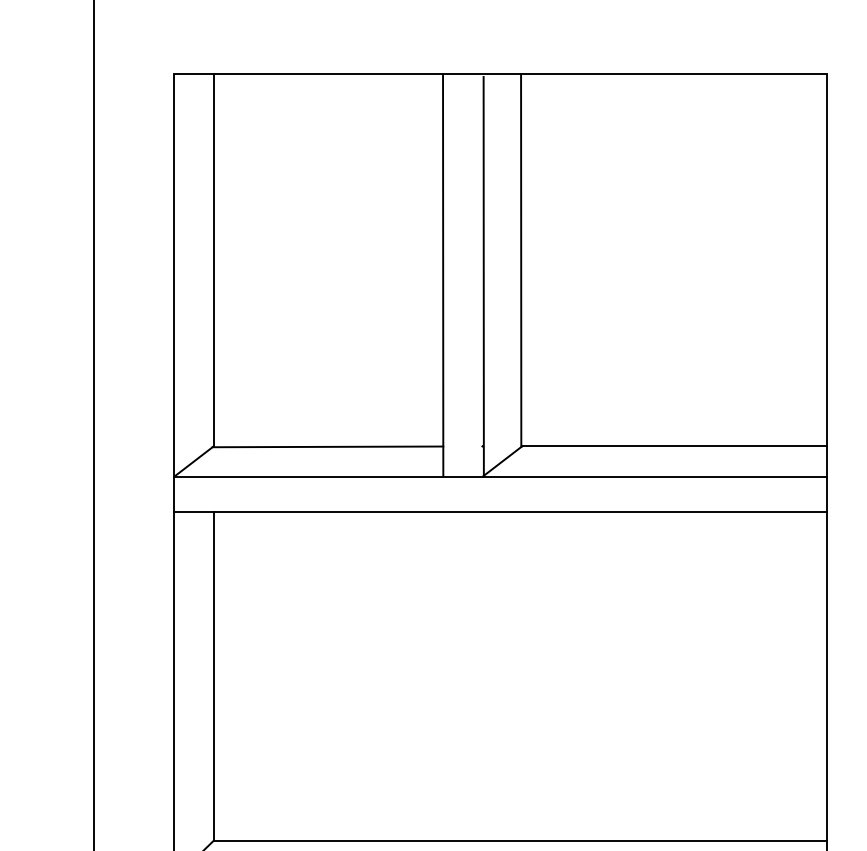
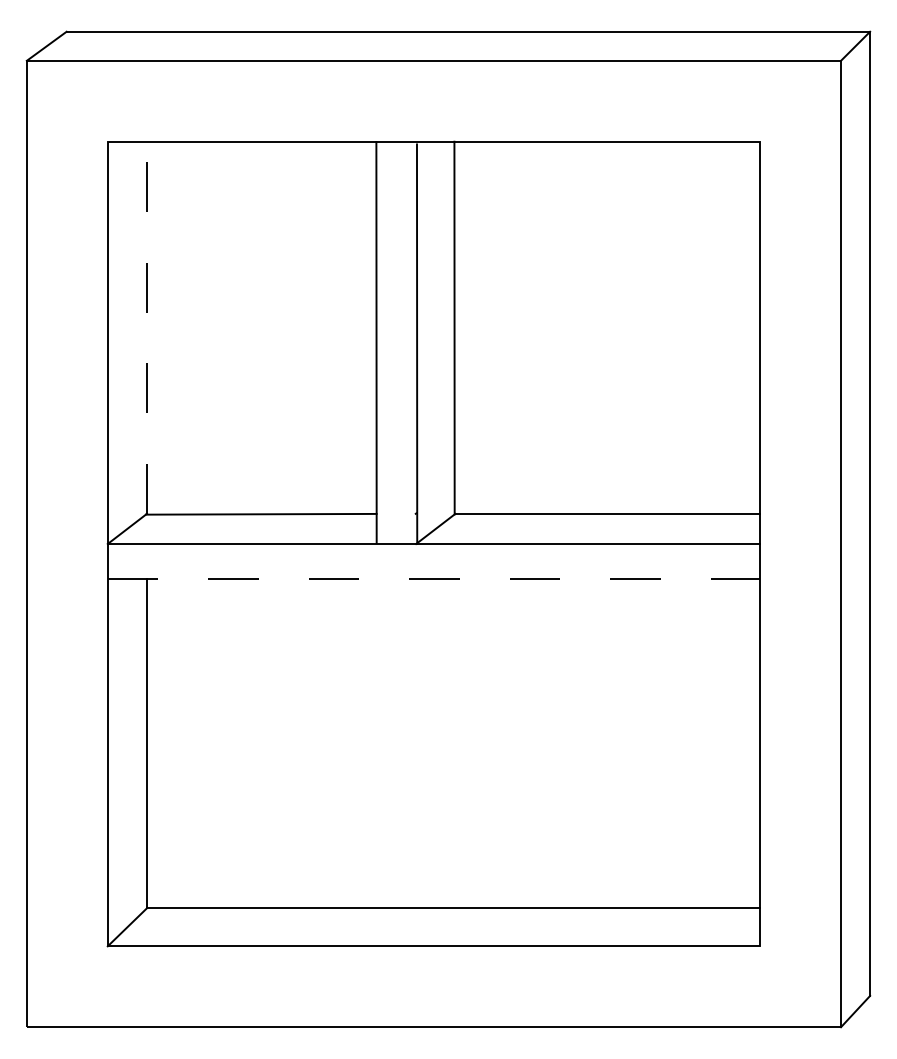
line: (213, 260) -> (146, 327), solid -> dashed
line: (501, 512) -> (434, 579), solid -> dashed

